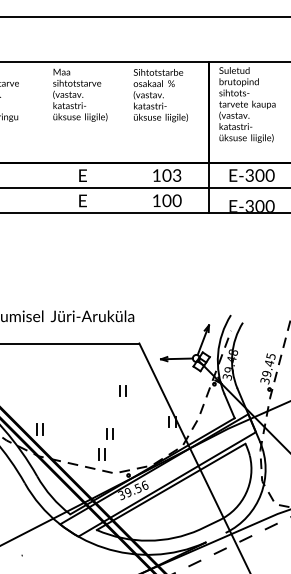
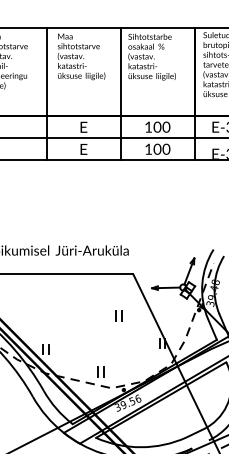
line: (41, 137) -> (47, 93), added
line: (125, 137) -> (121, 93), added
text: (176, 175) -> (165, 127), 103 -> 100
part: (109, 433) -> (107, 353), removed

